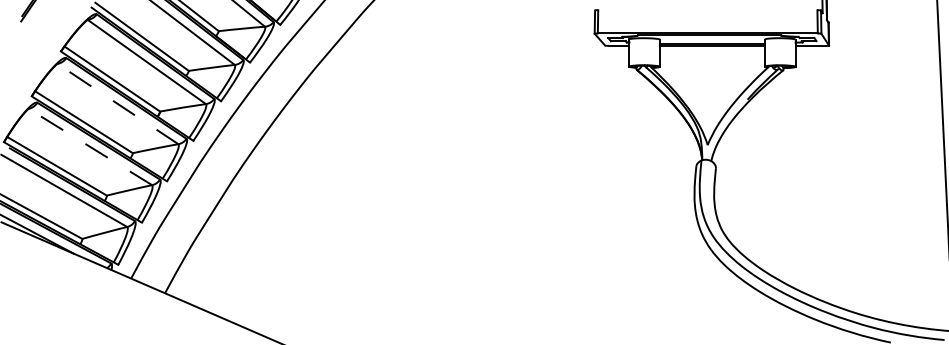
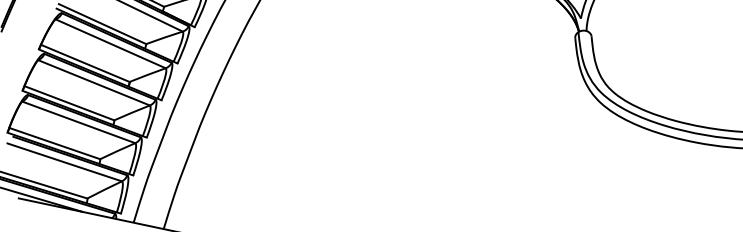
line: (117, 104) -> (93, 83), dashed -> solid
line: (90, 147) -> (78, 122), dashed -> solid

